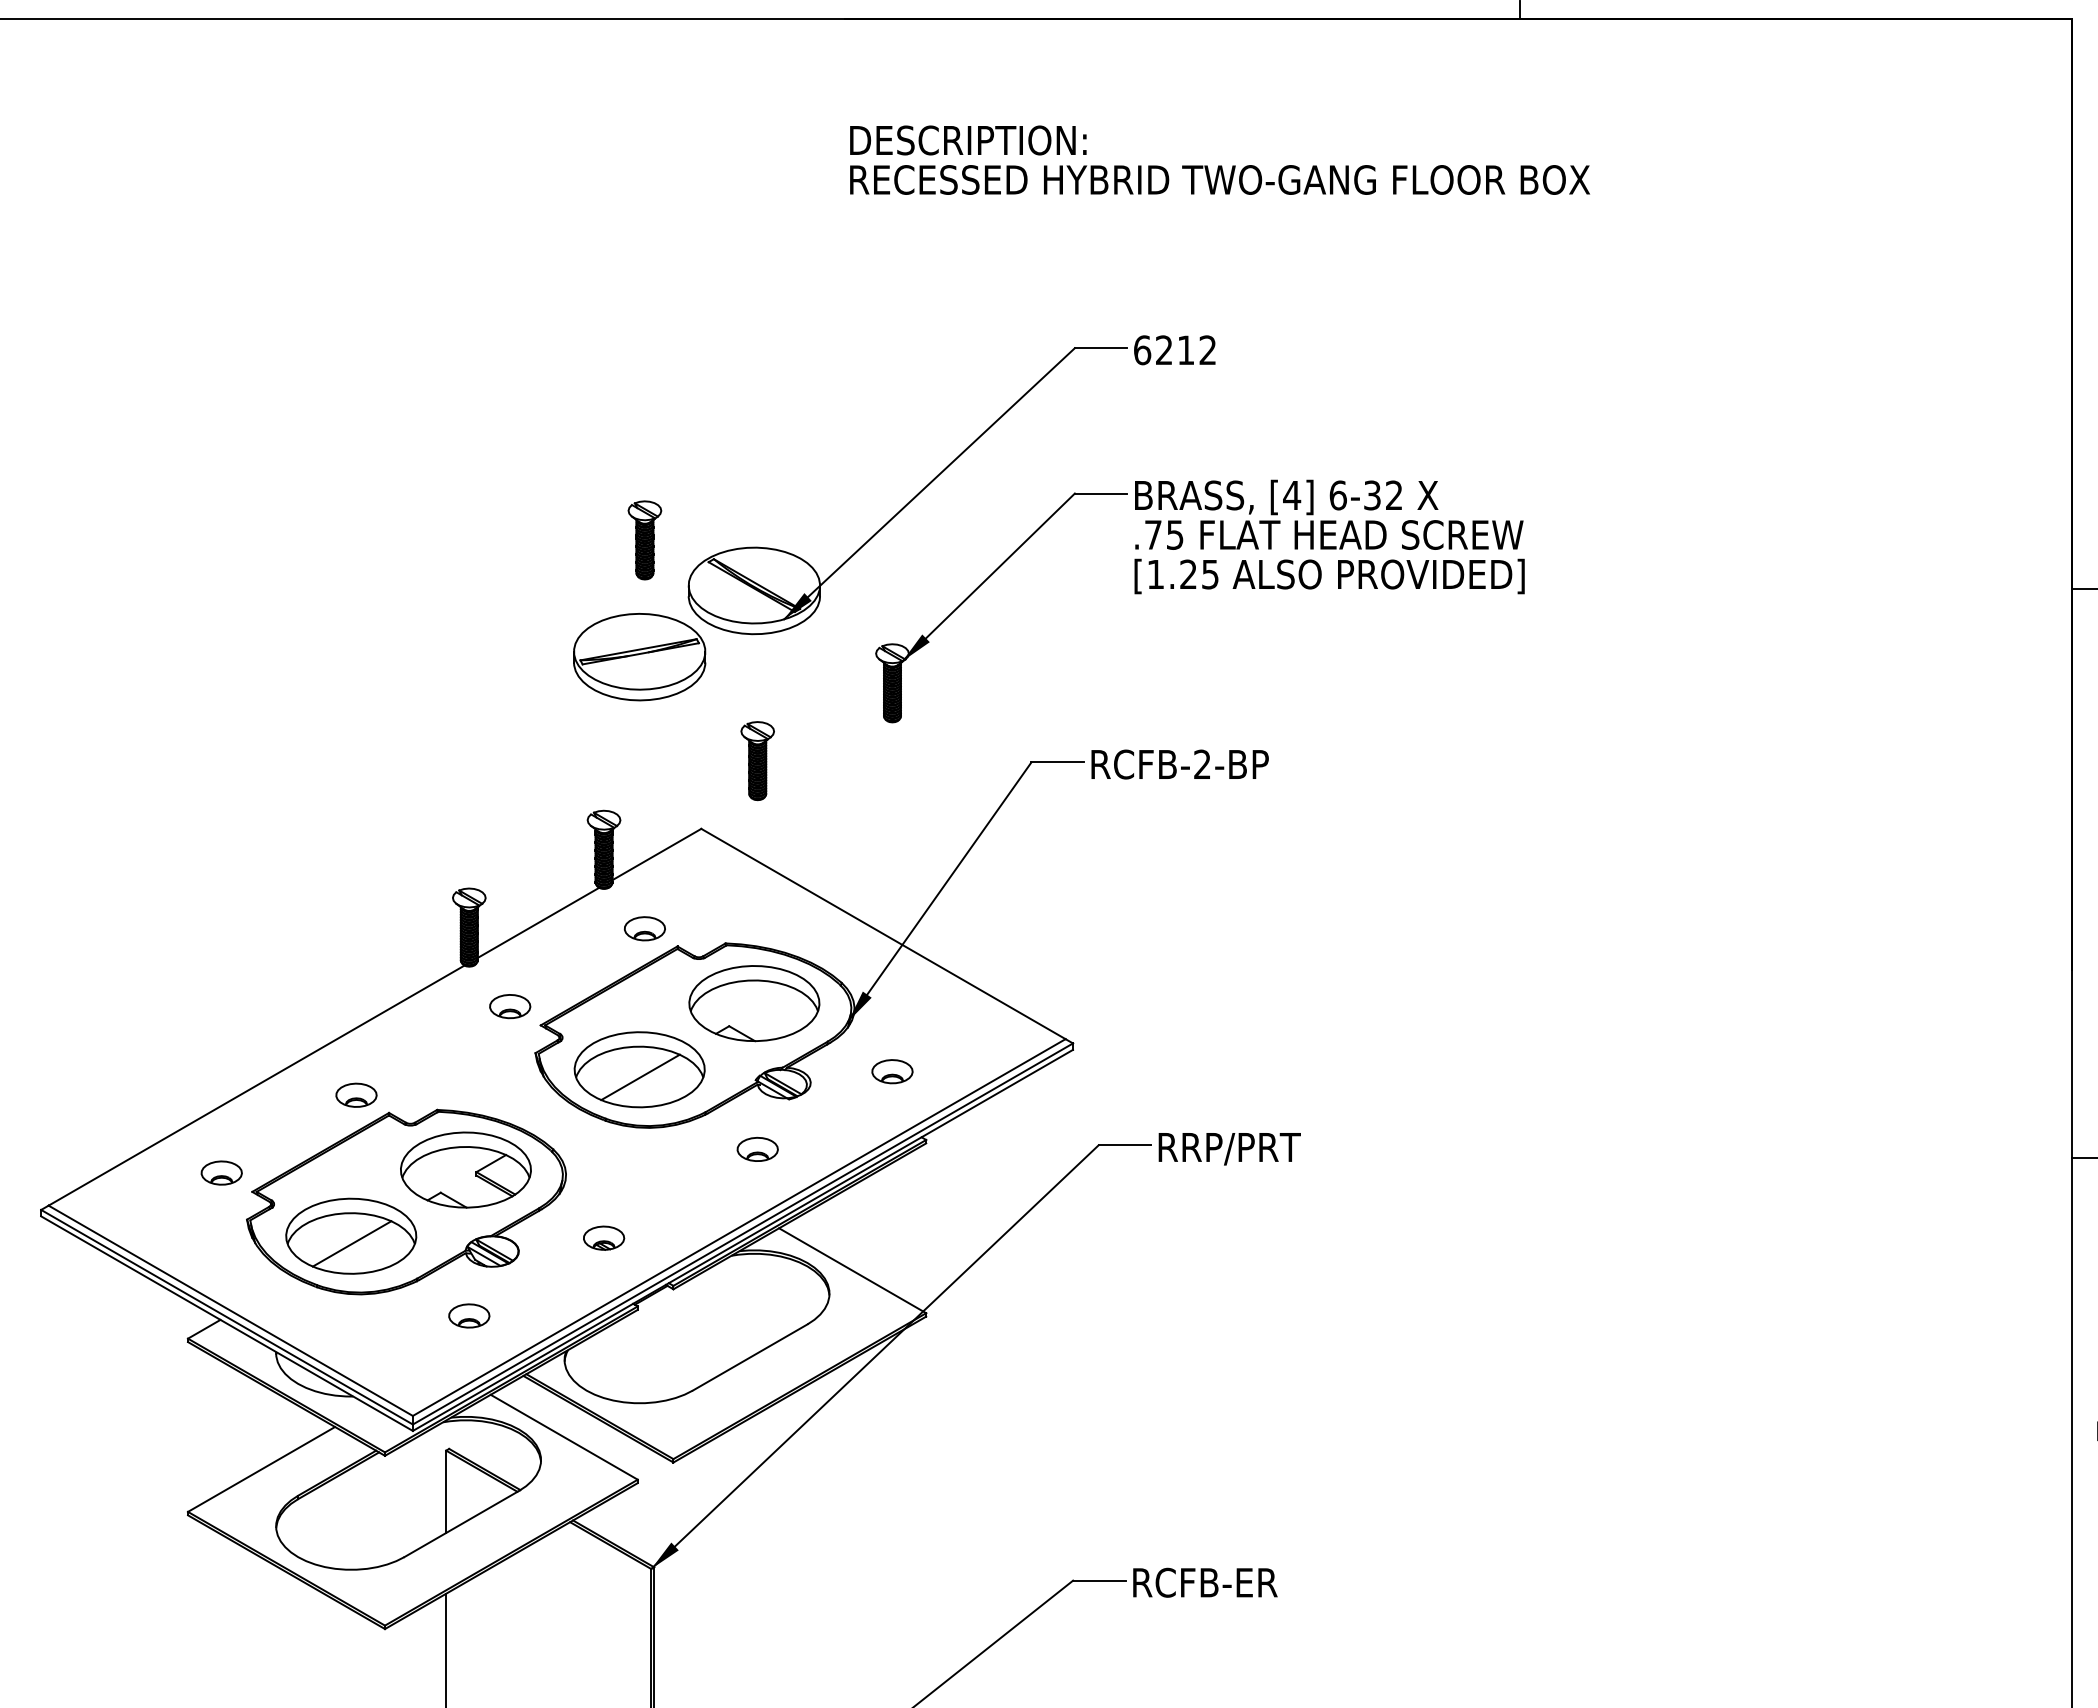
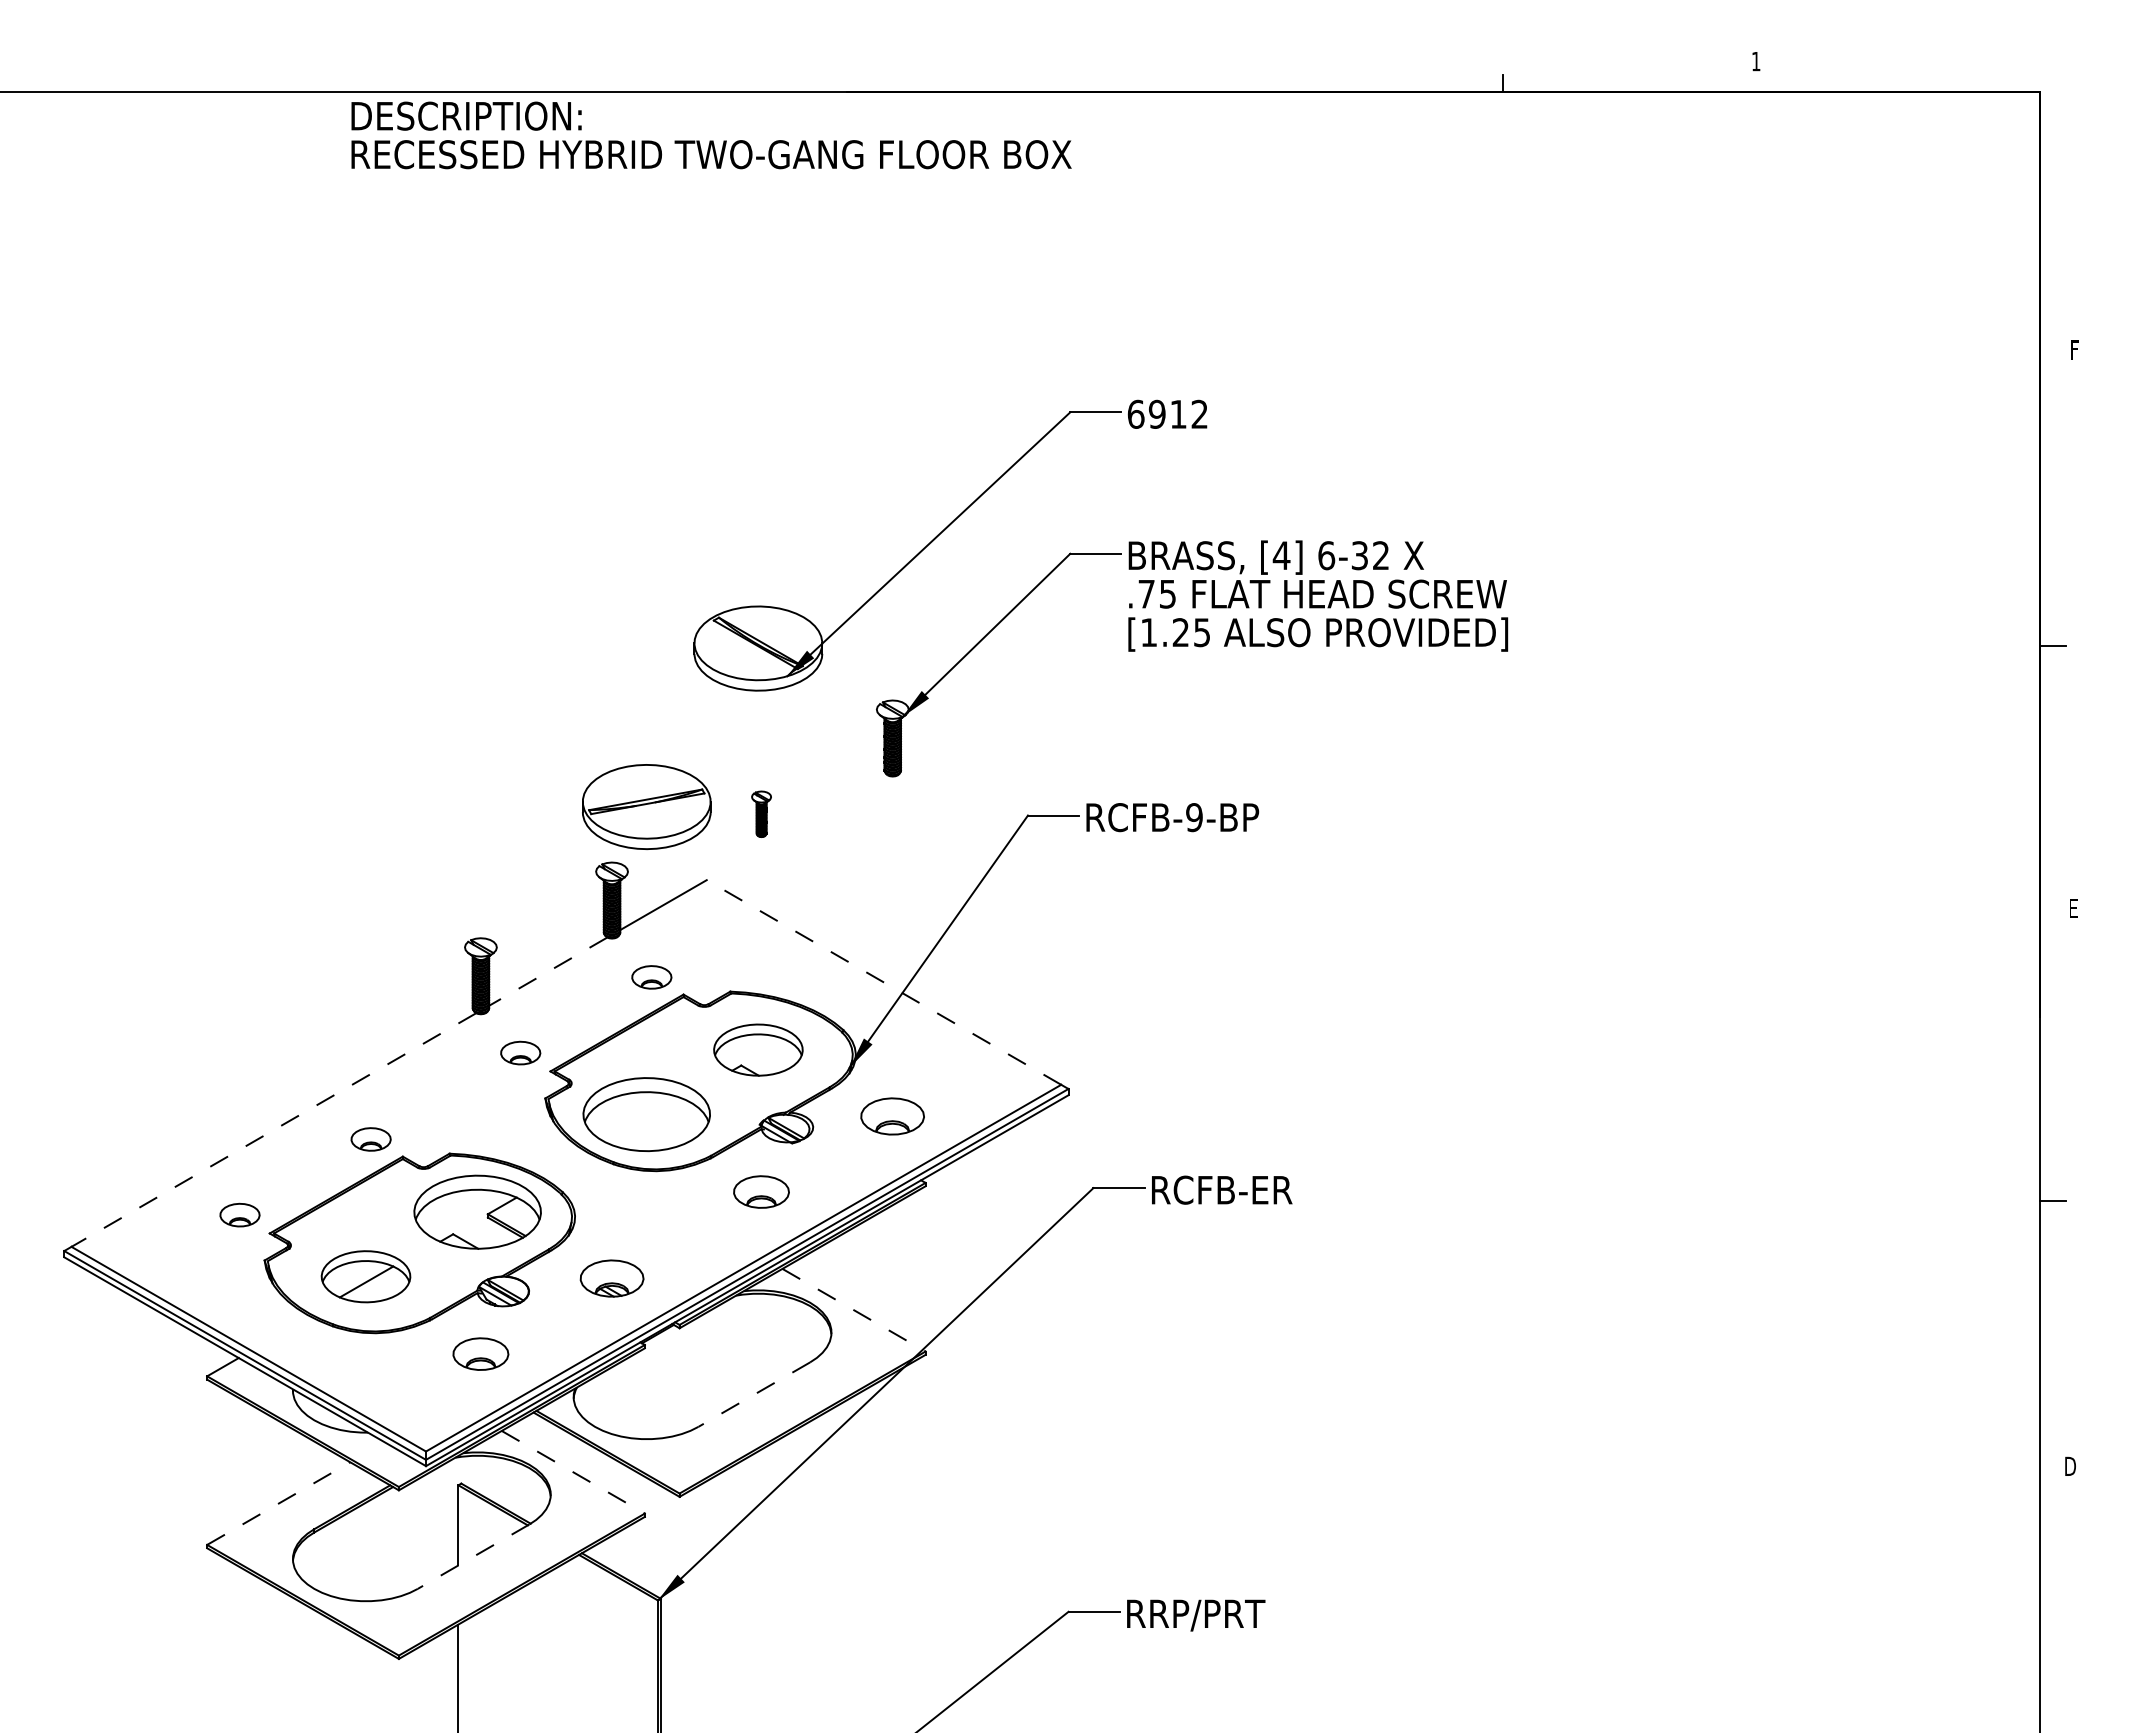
text: (1219, 160) -> (711, 135), moved
text: (1163, 350) -> (1156, 414), 6212 -> 6912
part: (644, 540) -> (651, 599), removed
part: (639, 656) -> (646, 806), moved
part: (757, 761) -> (761, 814), size x0.6
text: (1202, 764) -> (1194, 817), RCFB-2-BP -> RCFB-9-BP
line: (537, 922) -> (547, 971), solid -> dashed
line: (883, 934) -> (884, 982), solid -> dashed
part: (754, 1002) -> (758, 1049), size x0.7
part: (892, 1071) -> (892, 1116), size x1.6
line: (640, 1076) -> (647, 1121), removed
line: (256, 1086) -> (273, 1130), solid -> dashed
text: (1241, 1148) -> (1232, 1191), RRP/PRT -> RCFB-ER
part: (757, 1149) -> (761, 1192), size x1.4
part: (350, 1236) -> (365, 1276), size x0.7
part: (603, 1238) -> (611, 1278), size x1.6
line: (853, 1271) -> (854, 1310), solid -> dashed
part: (468, 1316) -> (480, 1354), size x1.4
line: (749, 1357) -> (753, 1394), solid -> dashed
line: (564, 1437) -> (573, 1472), solid -> dashed
line: (261, 1469) -> (278, 1503), solid -> dashed
line: (461, 1523) -> (473, 1556), solid -> dashed
text: (1216, 1584) -> (1208, 1615), RCFB-ER -> RRP/PRT

